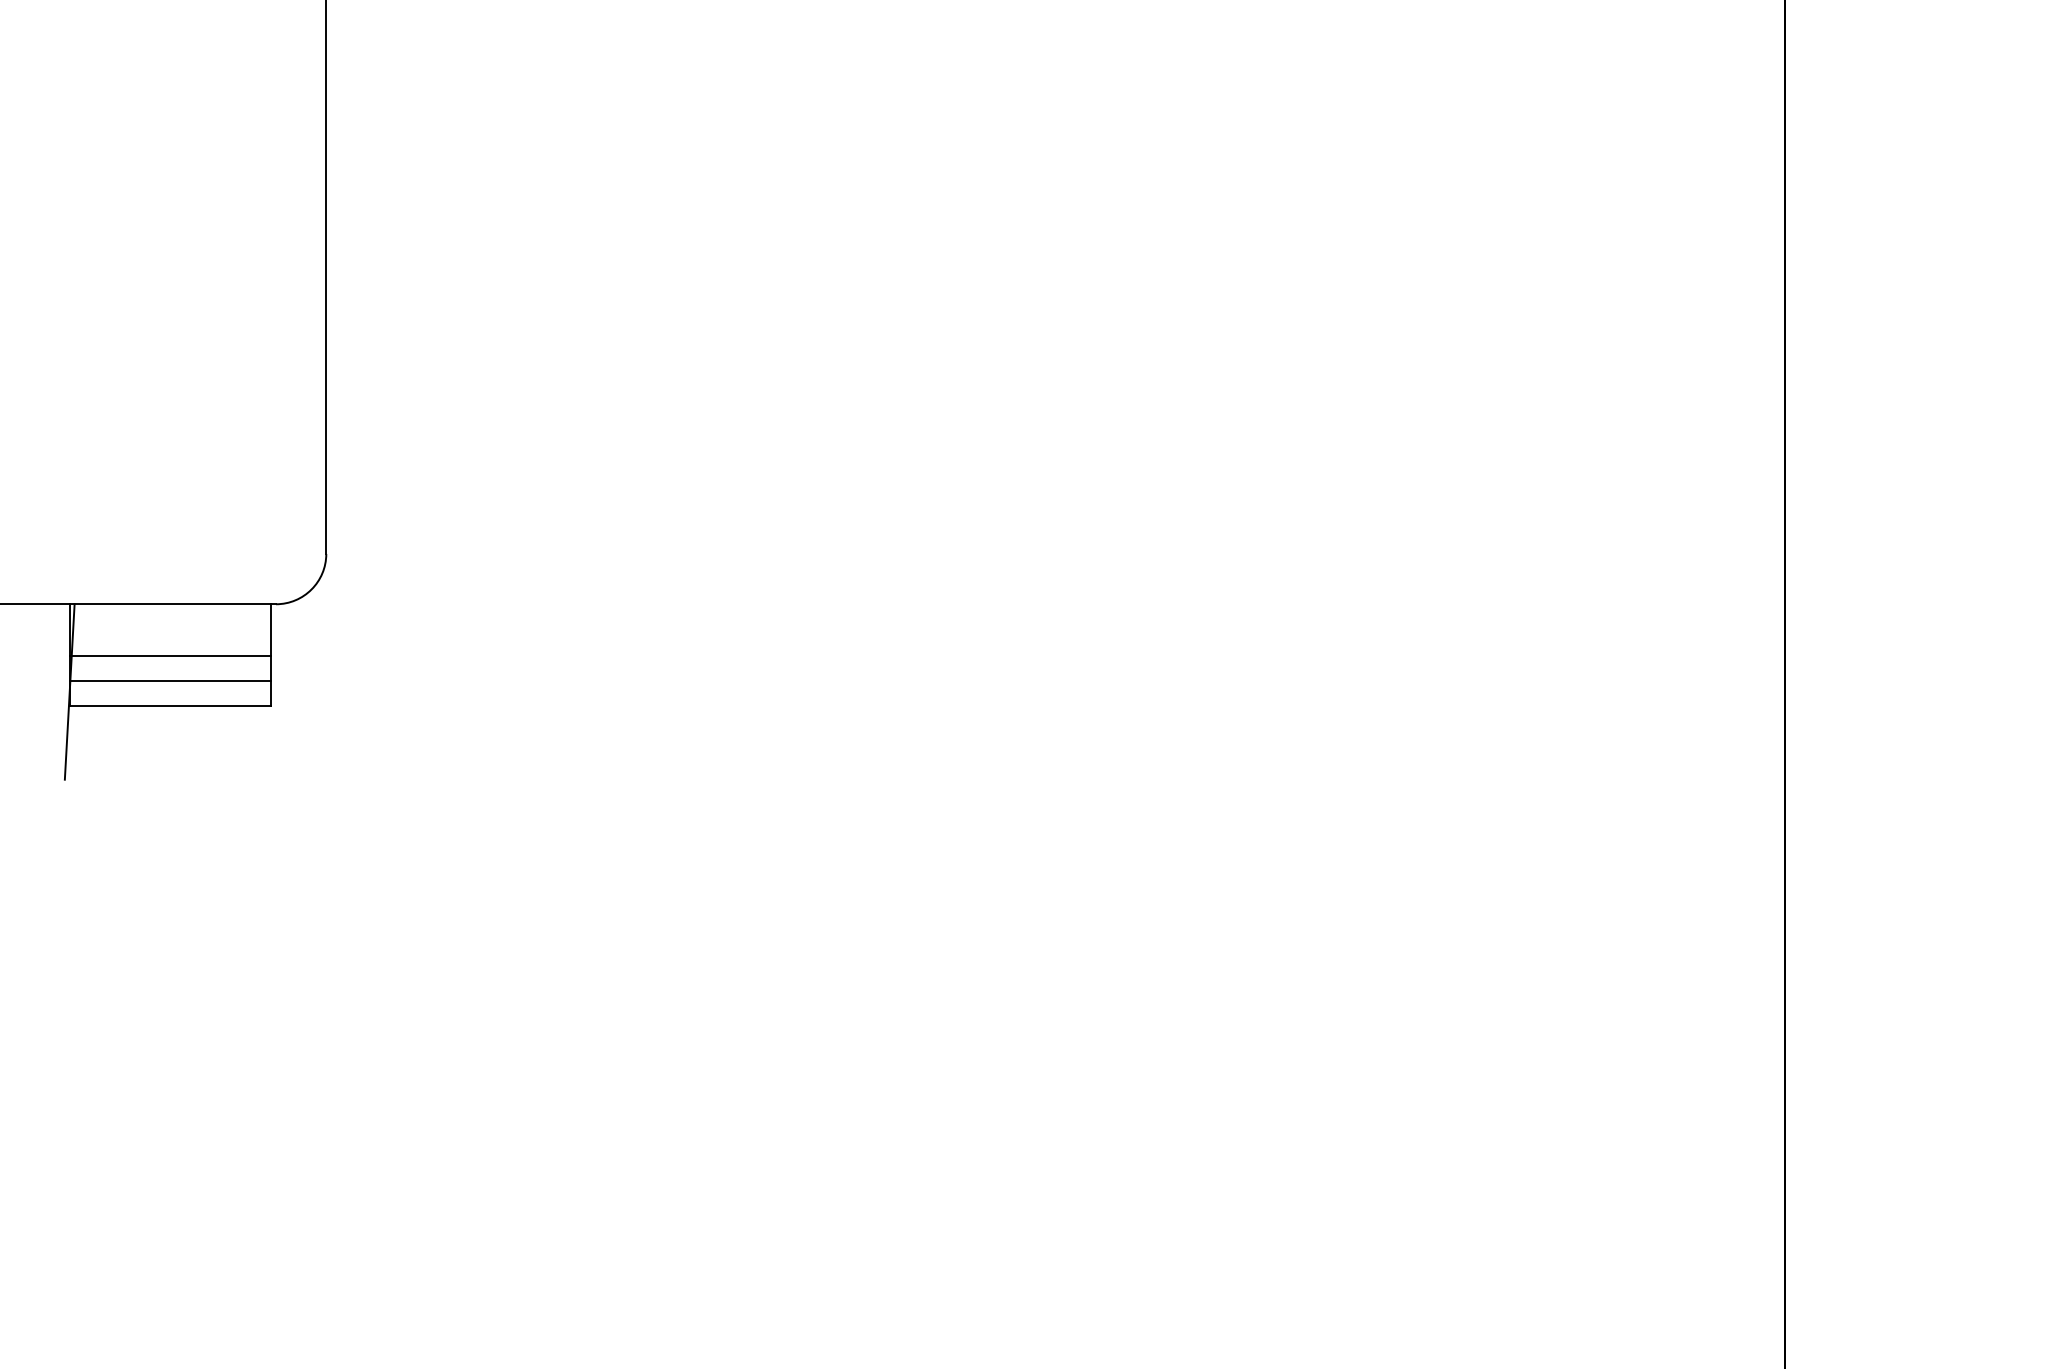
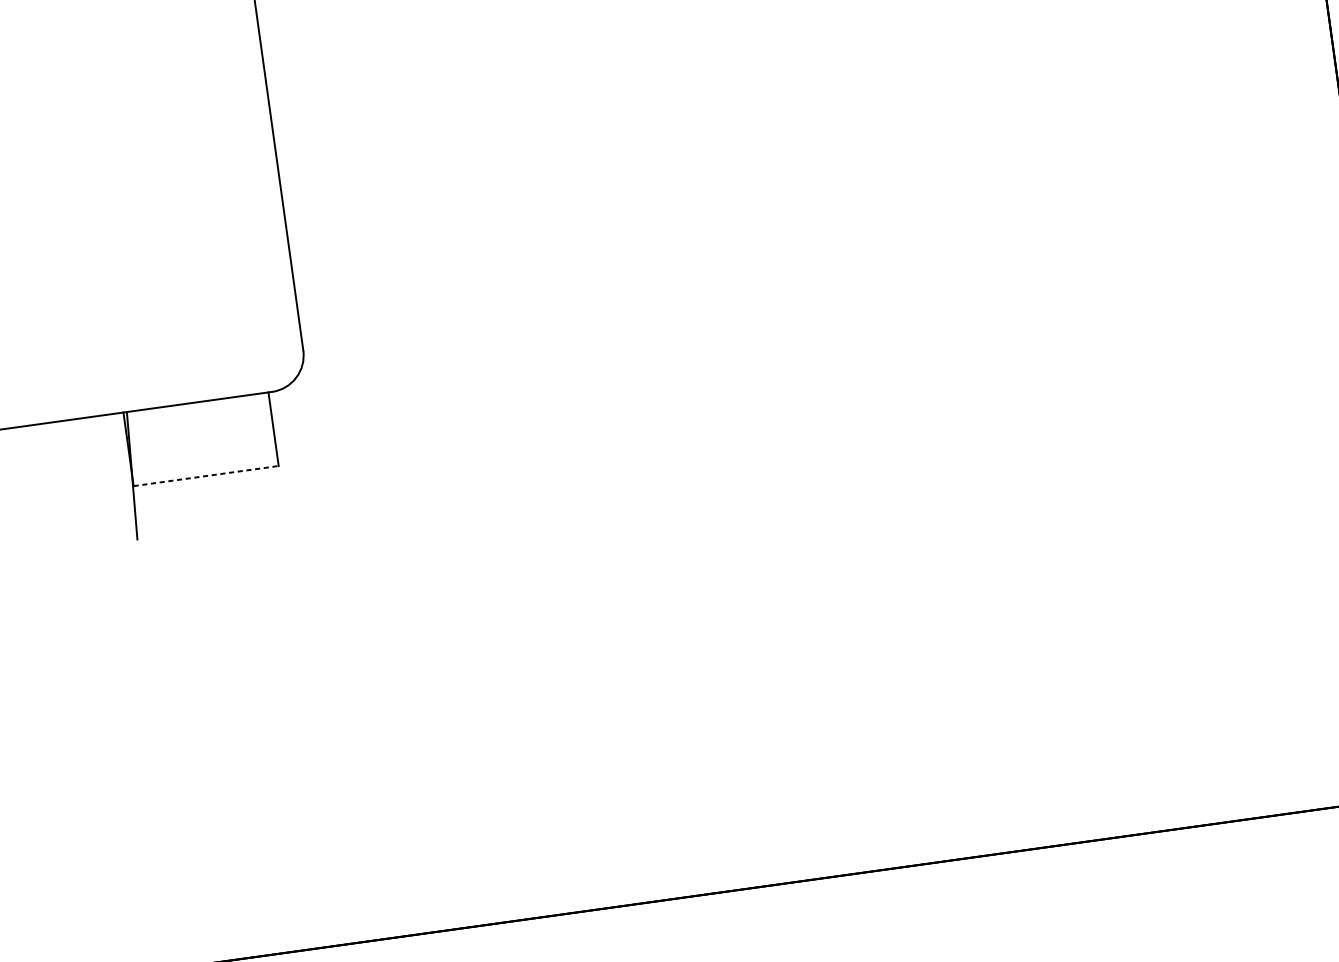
line: (169, 656) -> (200, 440), removed
line: (169, 681) -> (203, 458), removed
line: (170, 706) -> (206, 476), solid -> dashed

